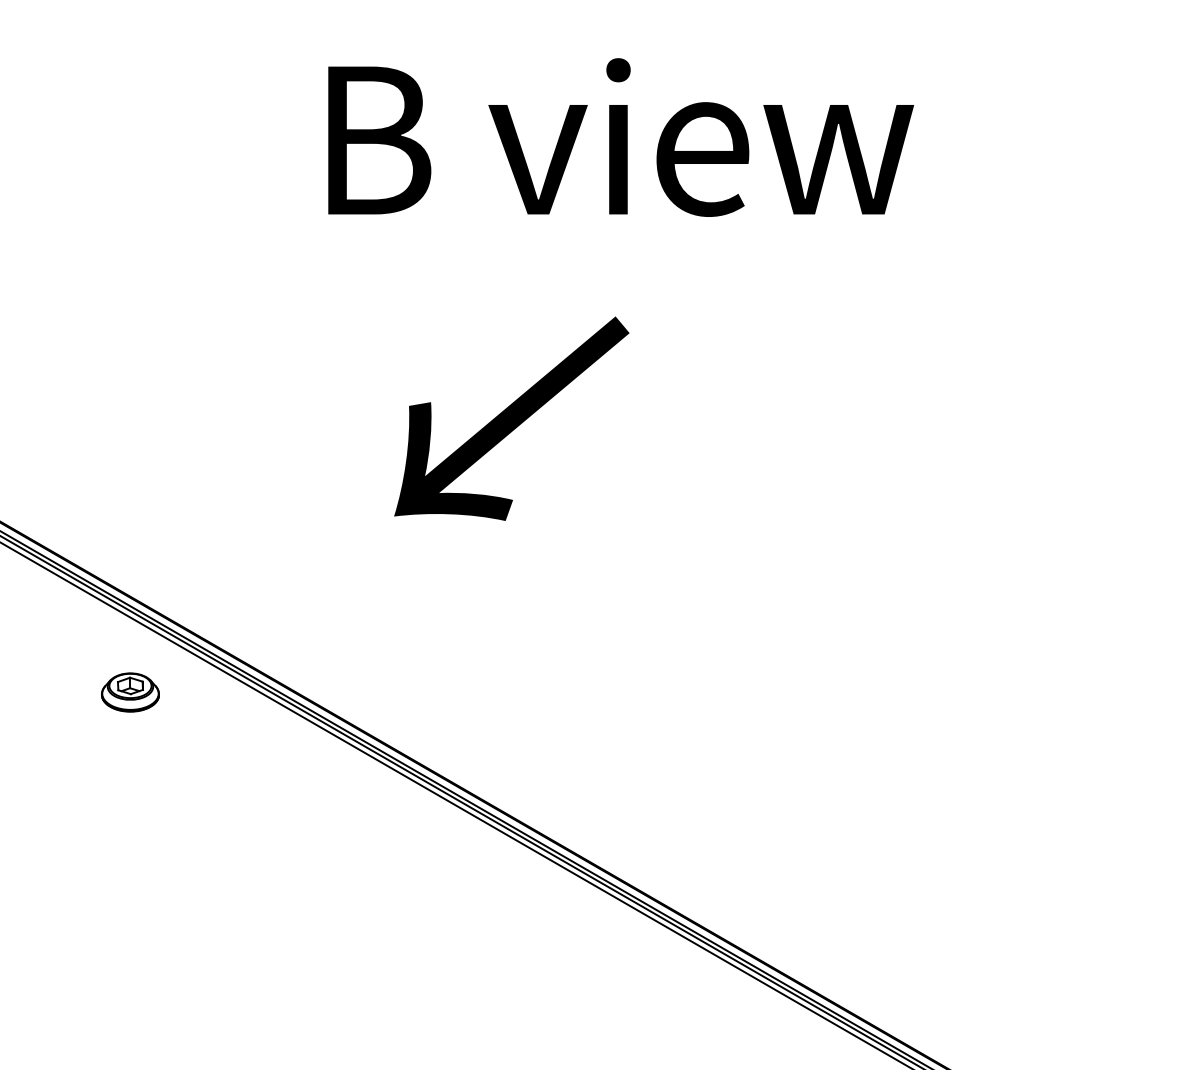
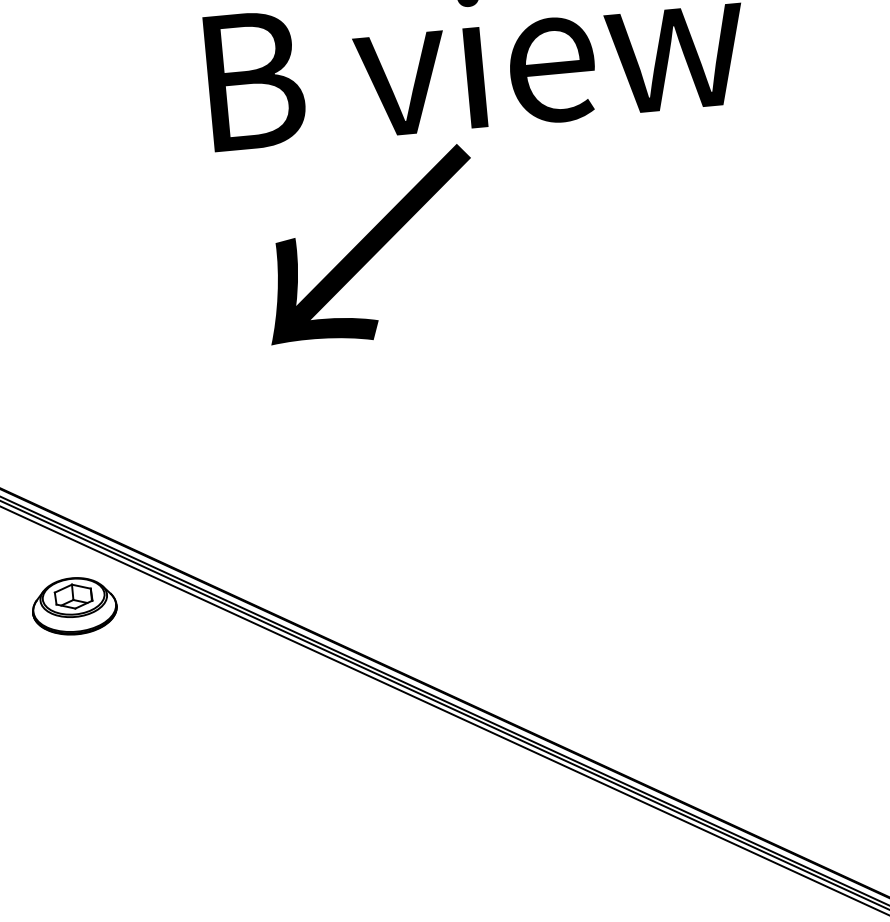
text: (511, 418) -> (370, 245), moved
part: (130, 692) -> (74, 606), size x1.6

